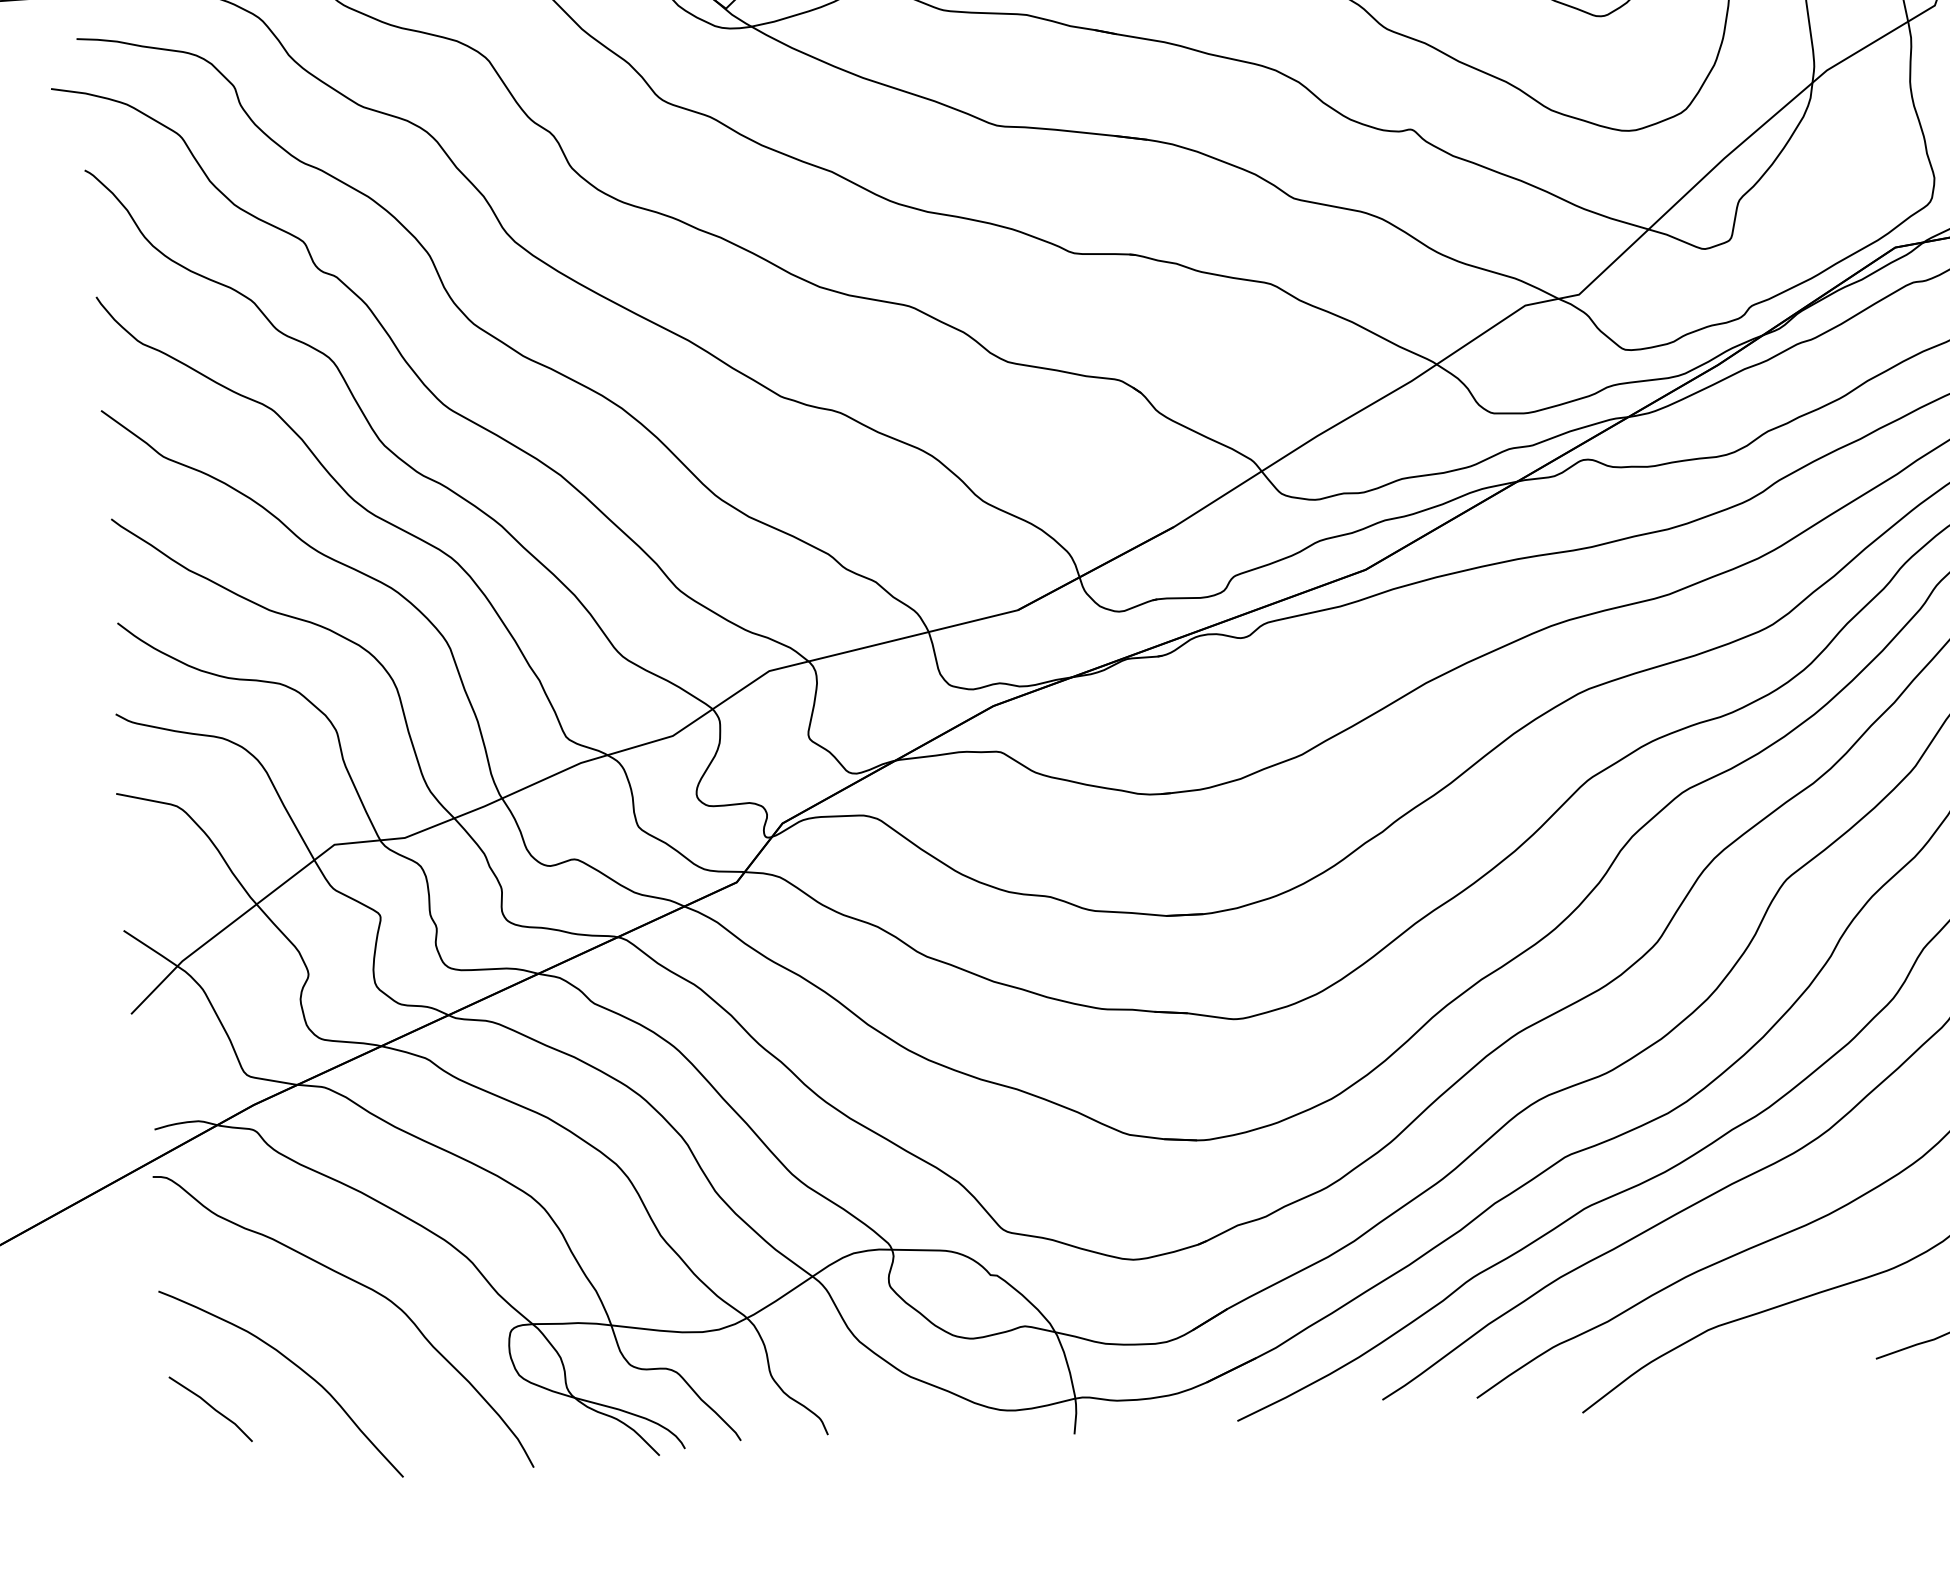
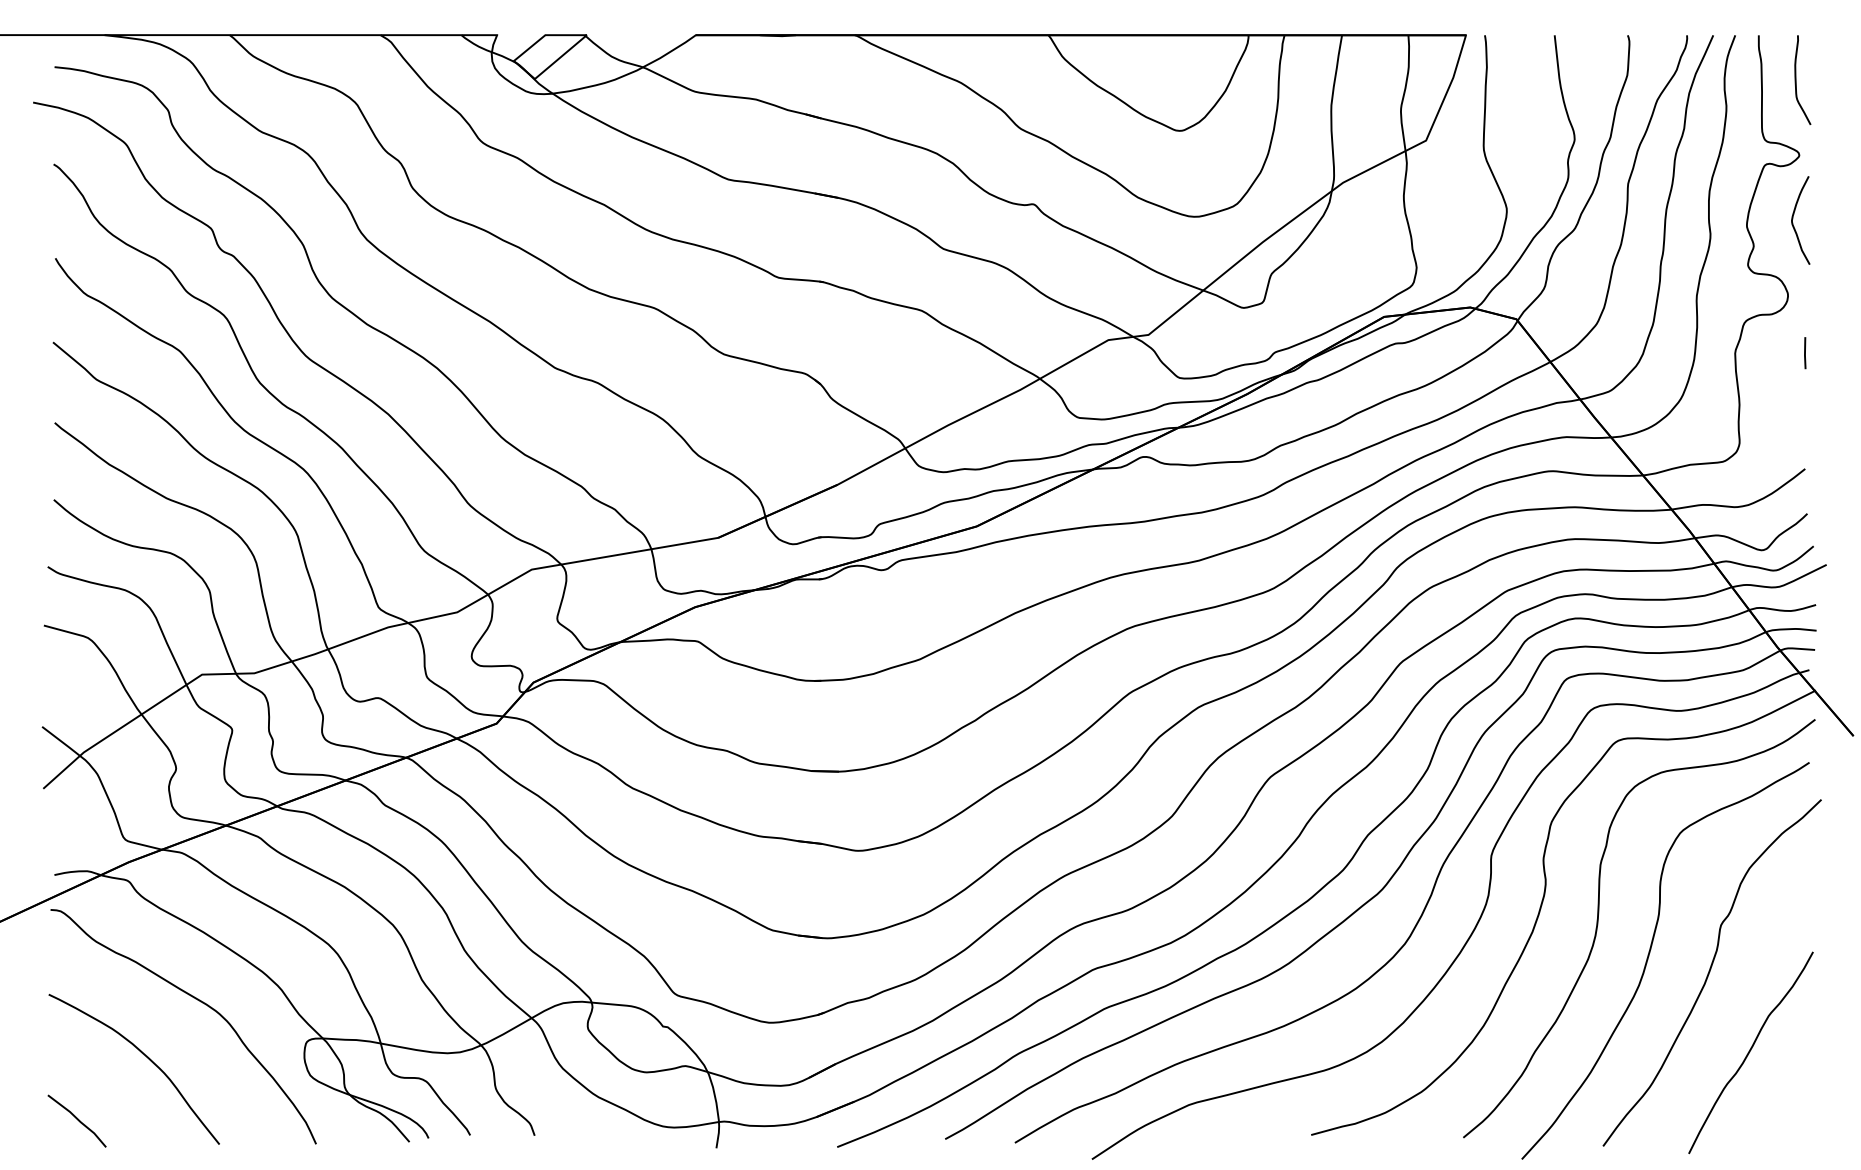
line: (209, 1407) -> (76, 1119), moved

